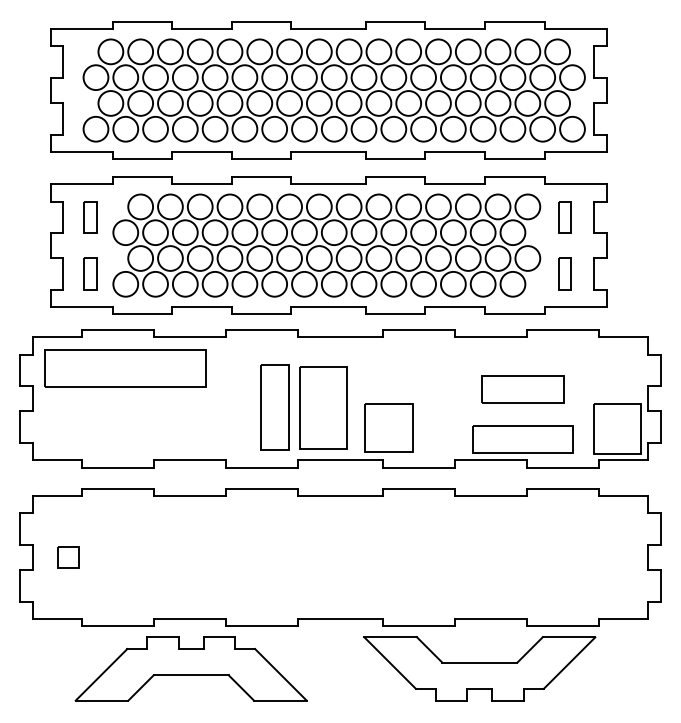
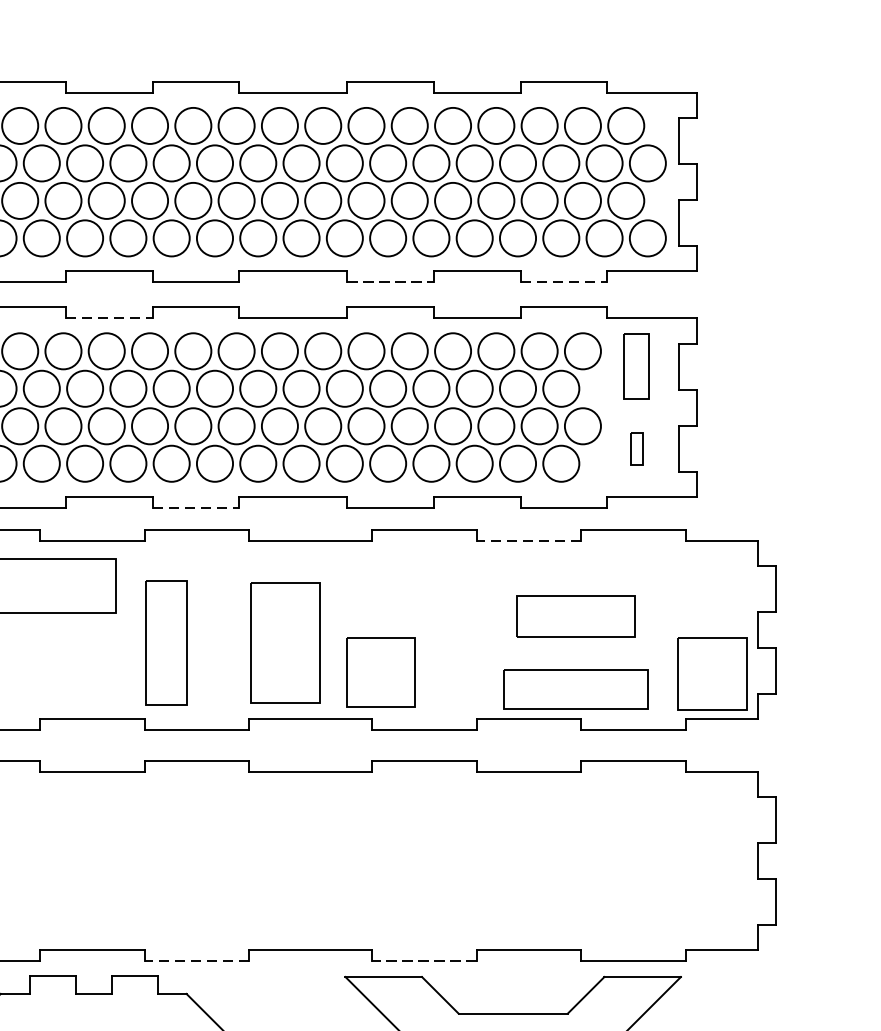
line: (395, 159) -> (390, 282), solid -> dashed
line: (514, 159) -> (563, 282), solid -> dashed
line: (202, 184) -> (110, 318), solid -> dashed
part: (564, 217) -> (636, 366), size x1.4
part: (564, 273) -> (636, 448), size x0.7
line: (261, 314) -> (195, 507), solid -> dashed
line: (490, 337) -> (528, 541), solid -> dashed
part: (274, 407) -> (165, 642), moved
line: (262, 626) -> (197, 961), solid -> dashed
line: (418, 626) -> (424, 961), solid -> dashed

